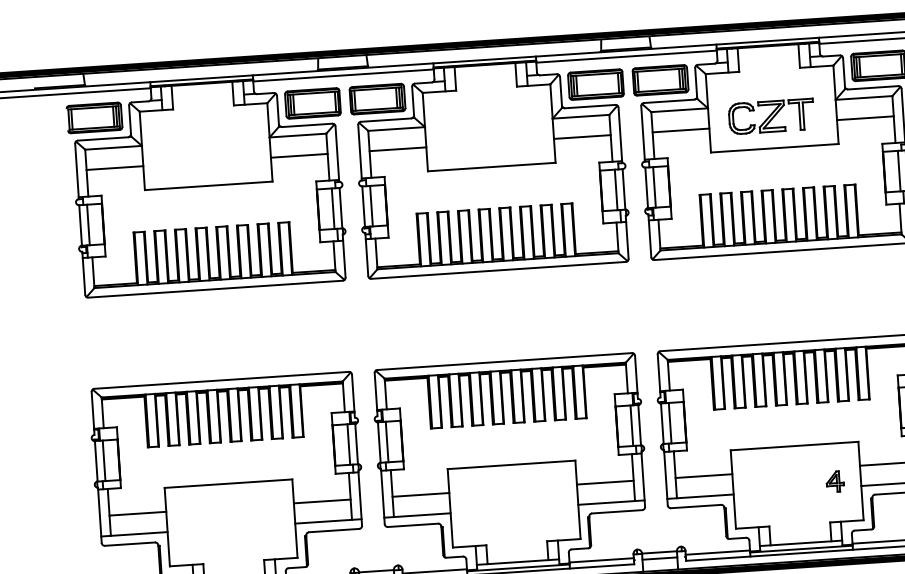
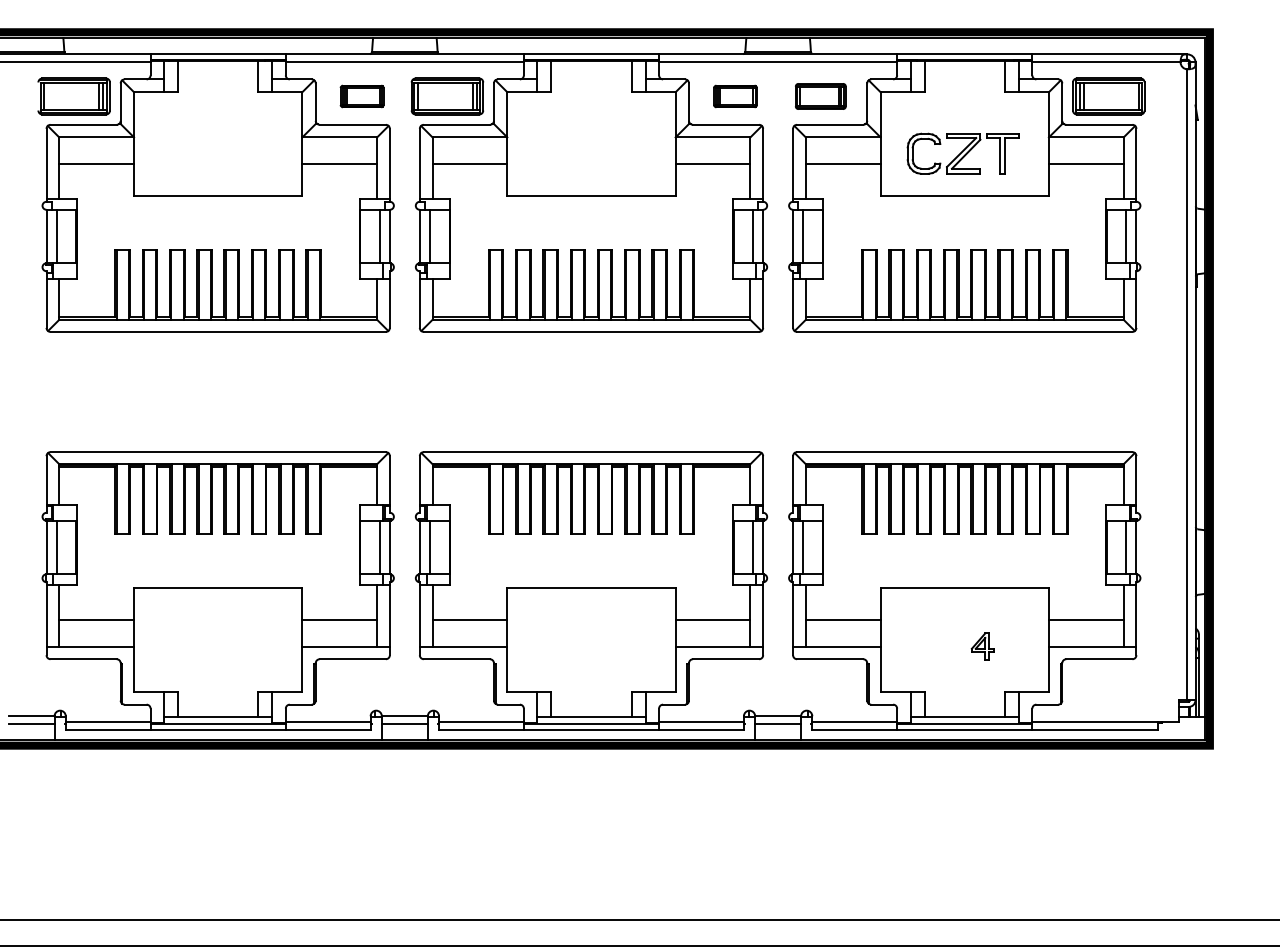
part: (660, 80) -> (820, 96), size x0.7
part: (595, 84) -> (735, 96), size x0.6
part: (312, 103) -> (361, 96), size x0.6
part: (834, 481) -> (982, 646), moved

